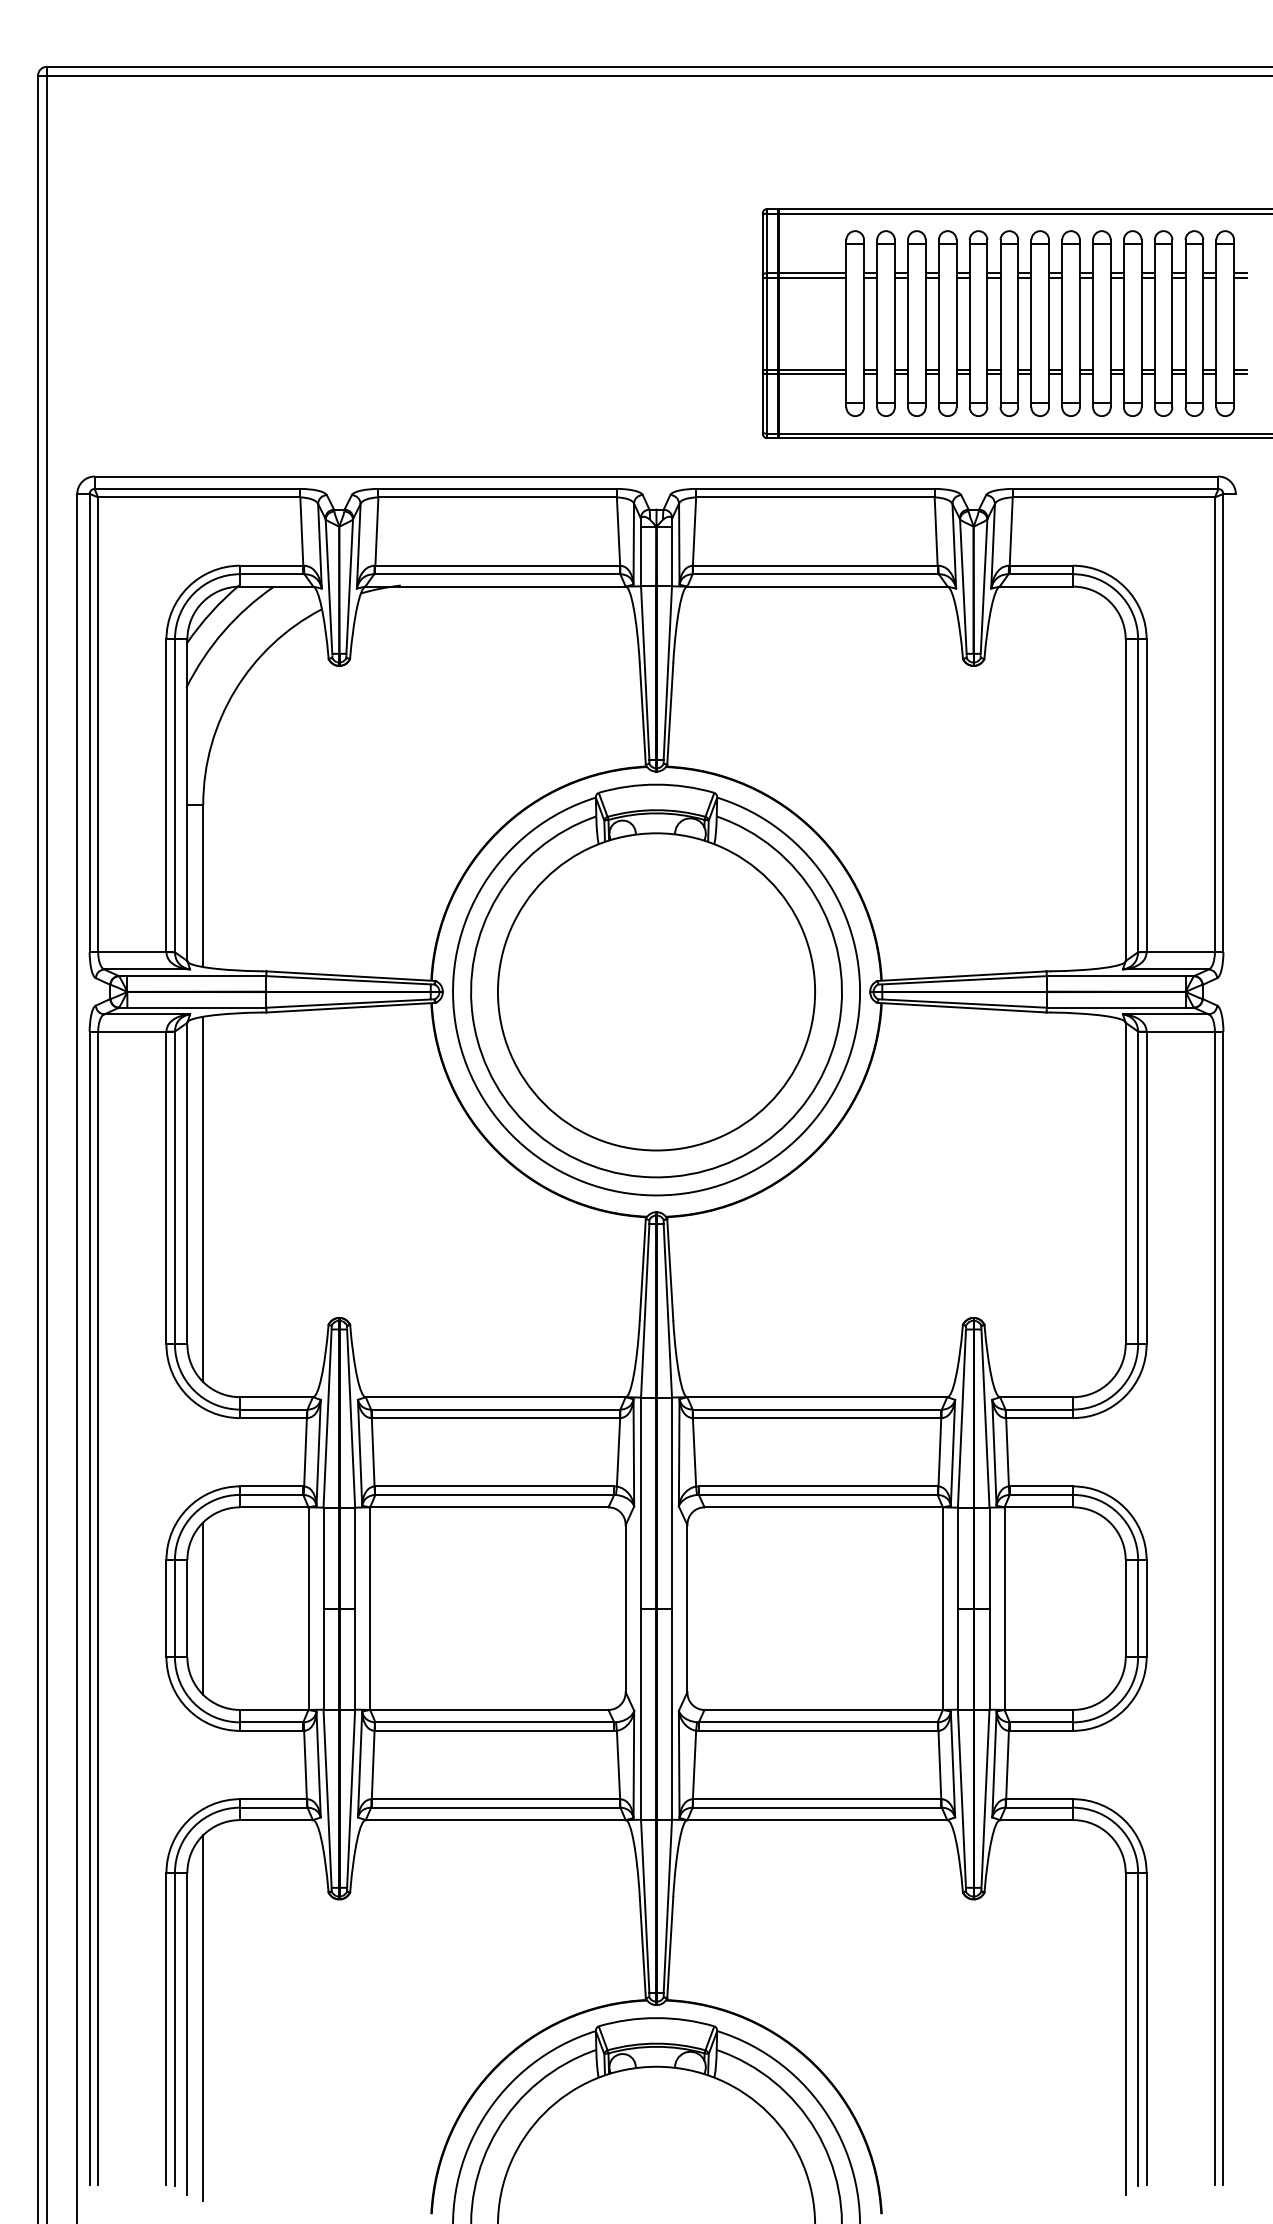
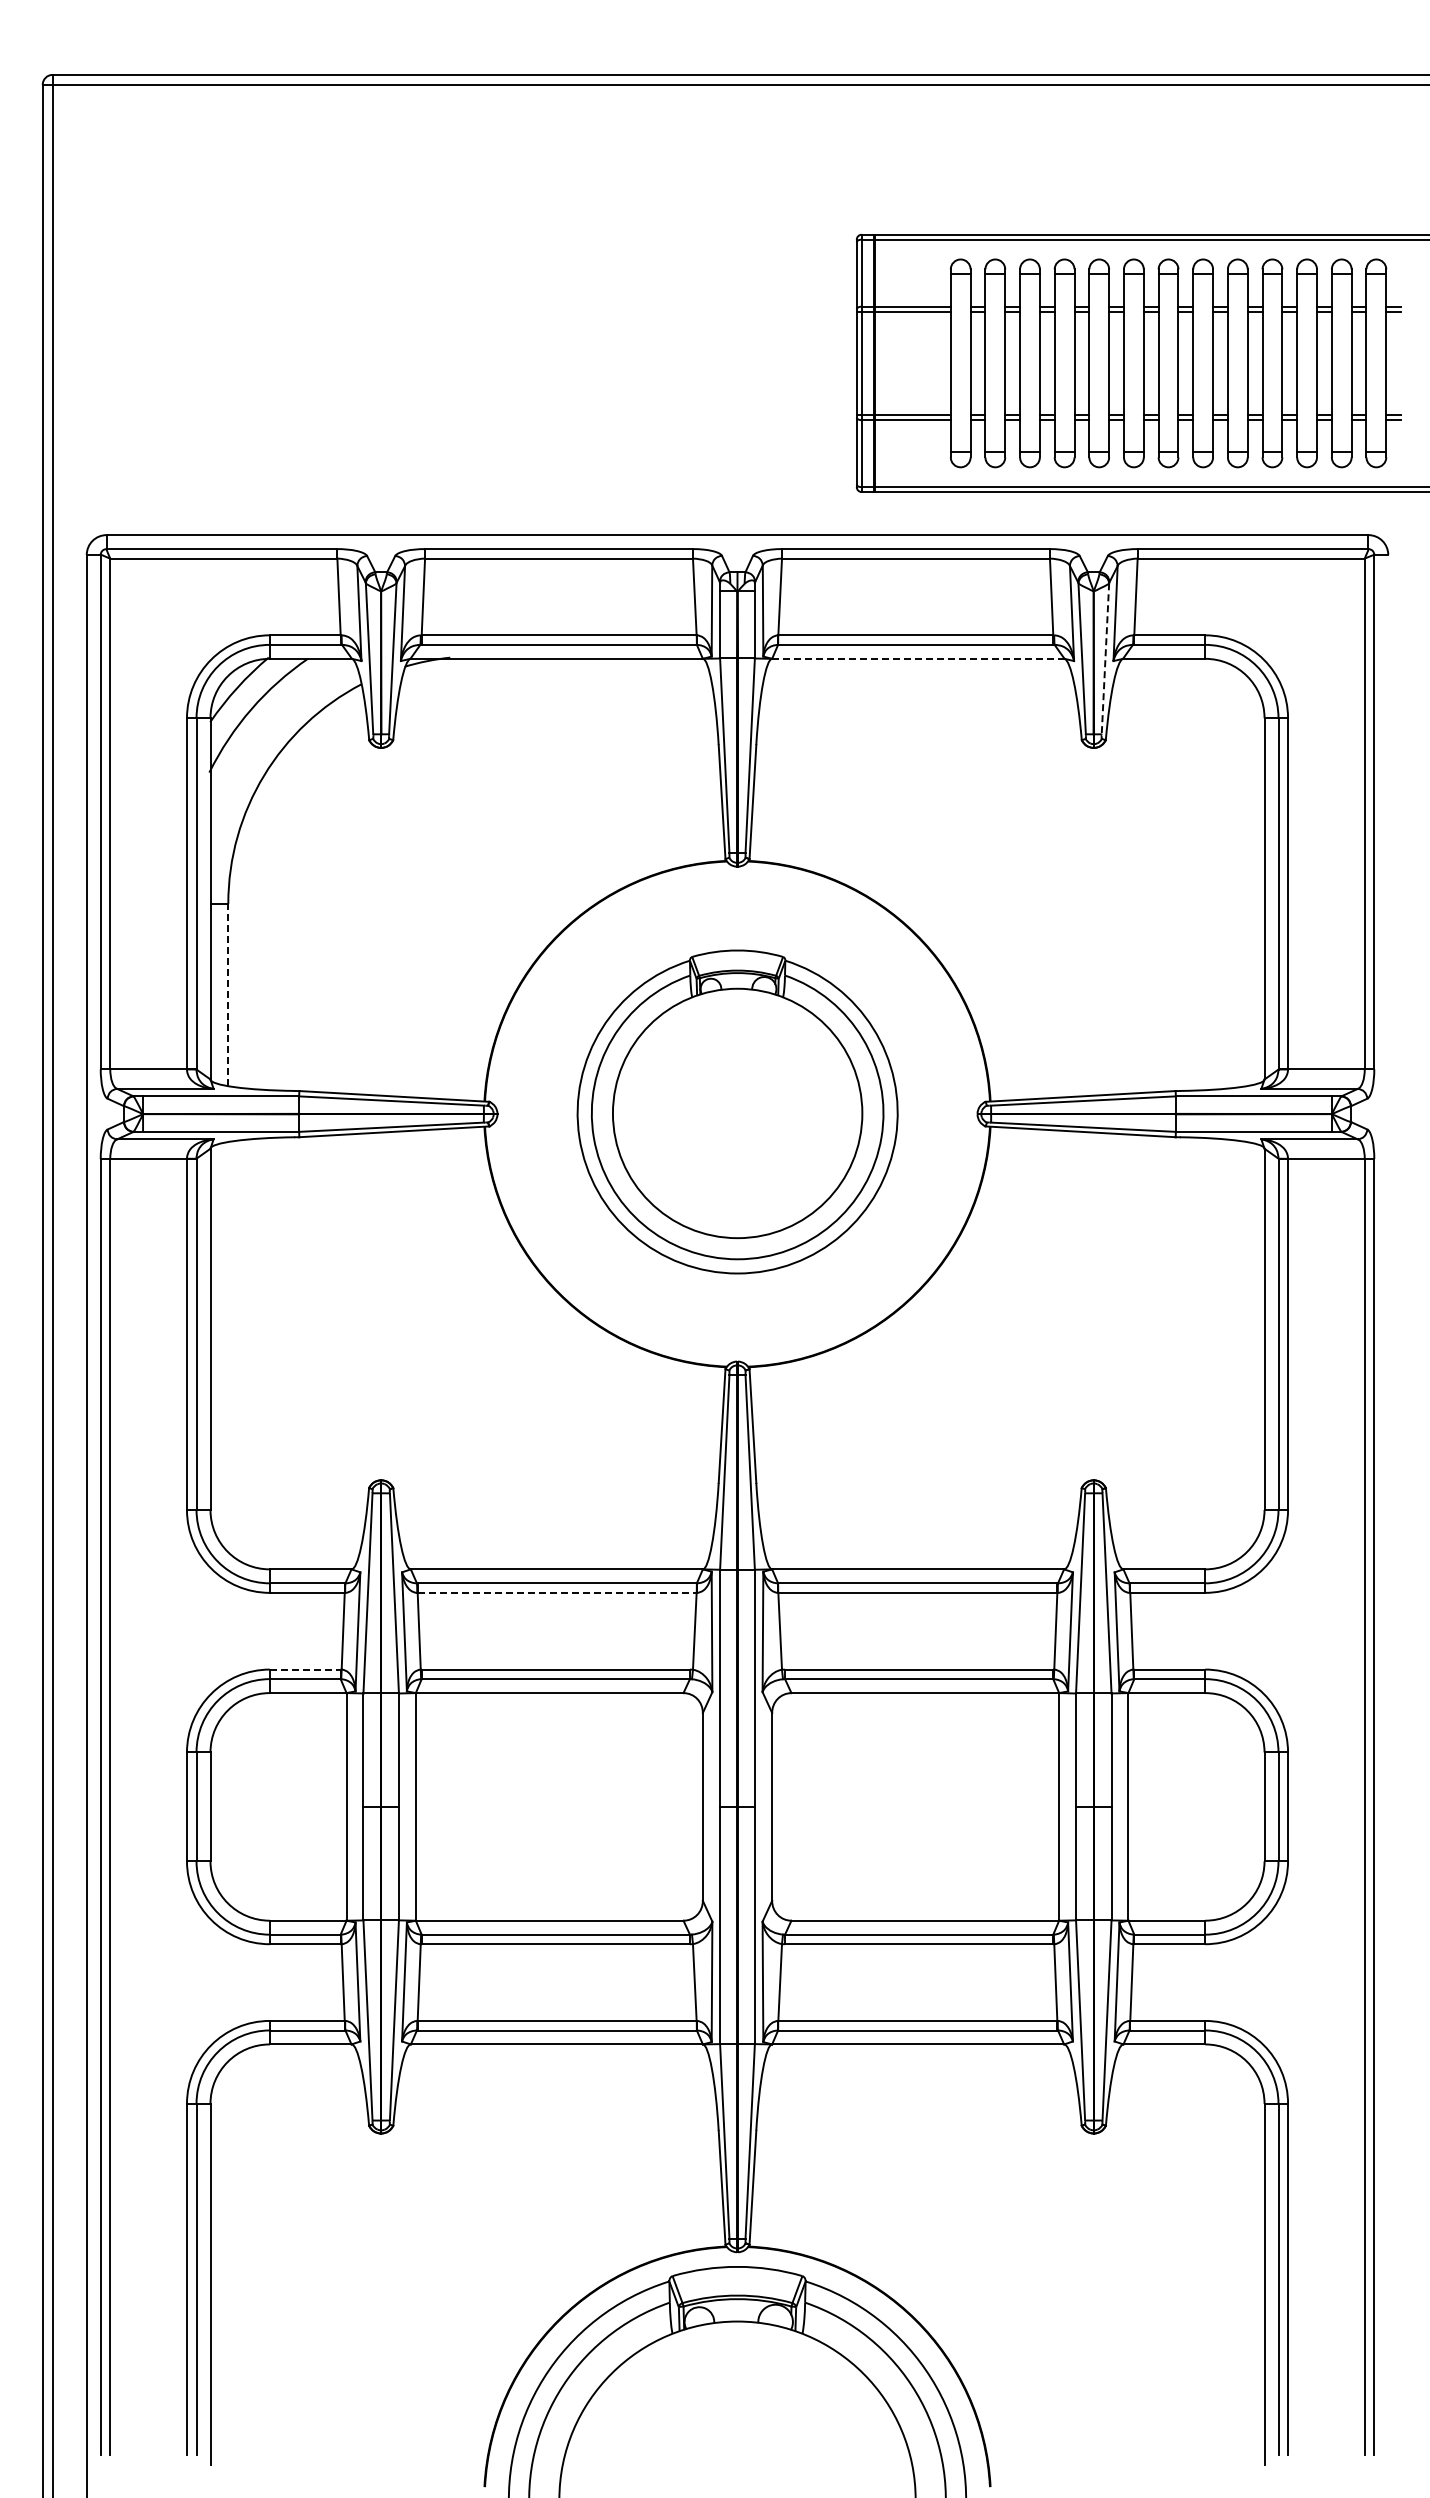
line: (817, 586) -> (918, 658), solid -> dashed
line: (984, 586) -> (1105, 658), solid -> dashed
line: (203, 885) -> (228, 994), solid -> dashed
part: (656, 989) -> (737, 1111), size x0.7
line: (203, 1199) -> (228, 1347), removed
line: (496, 1417) -> (557, 1592), solid -> dashed
line: (271, 1486) -> (305, 1669), solid -> dashed
line: (203, 1608) -> (228, 1806), removed
line: (203, 2017) -> (228, 2266), removed

